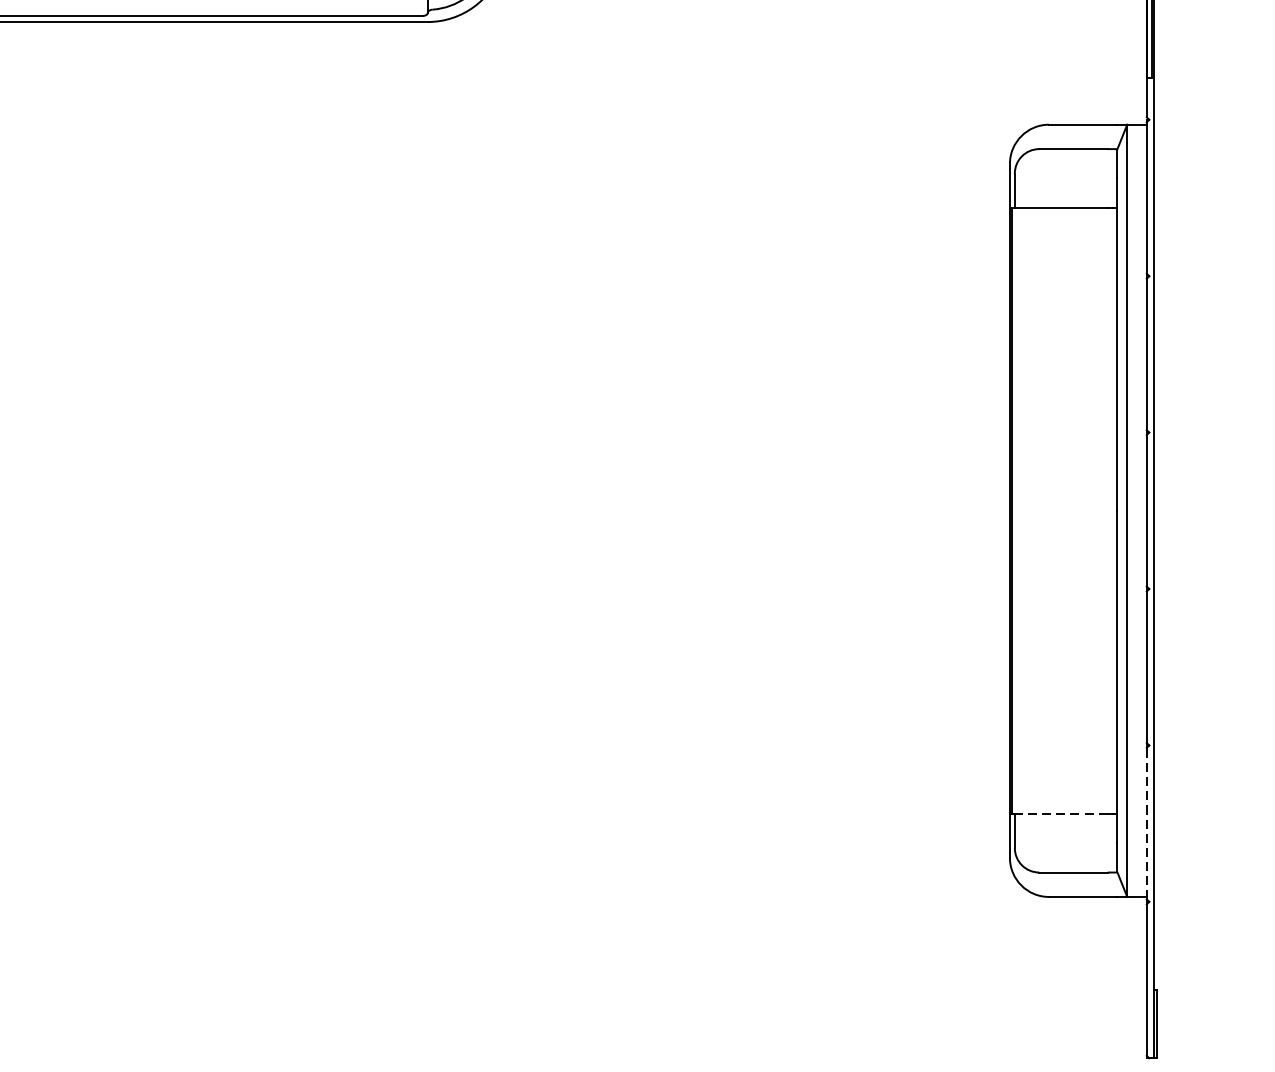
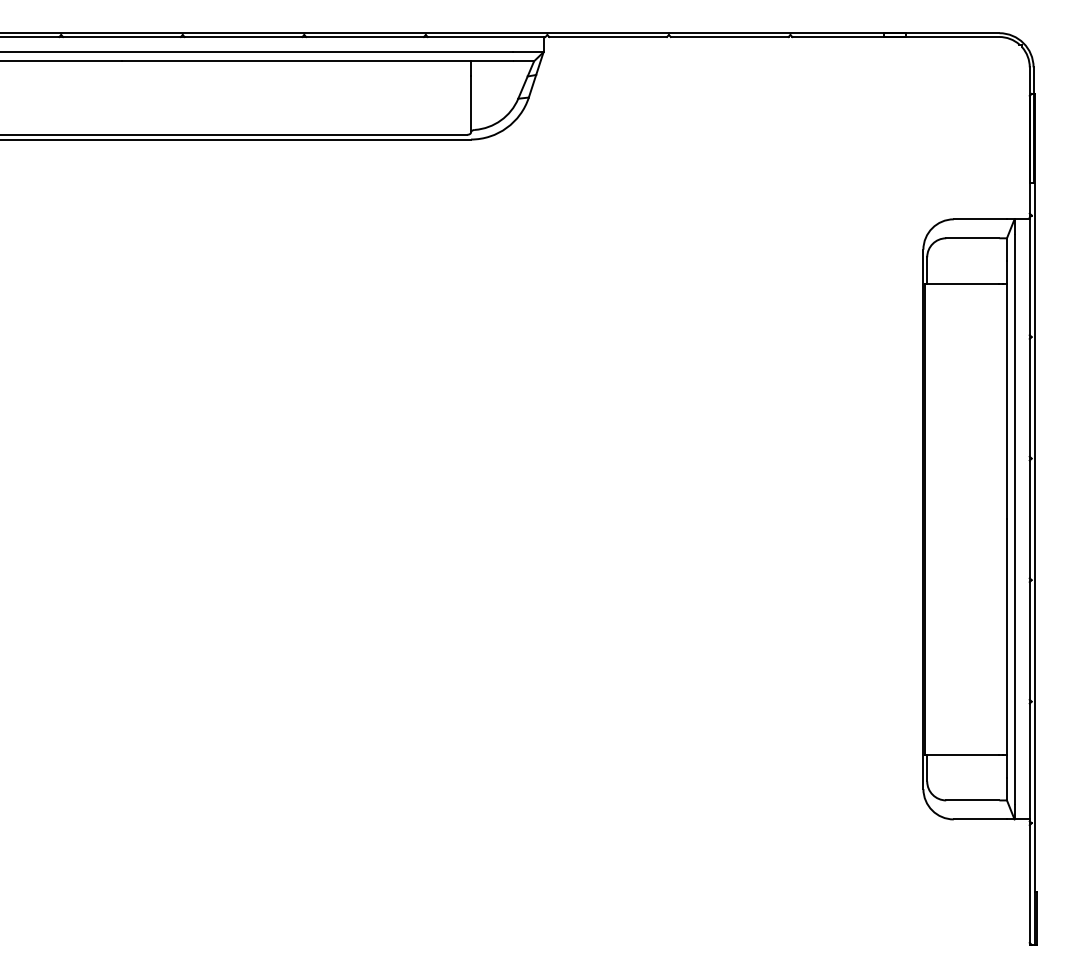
line: (1060, 813) -> (962, 754), dashed -> solid
line: (1146, 823) -> (1029, 762), dashed -> solid

